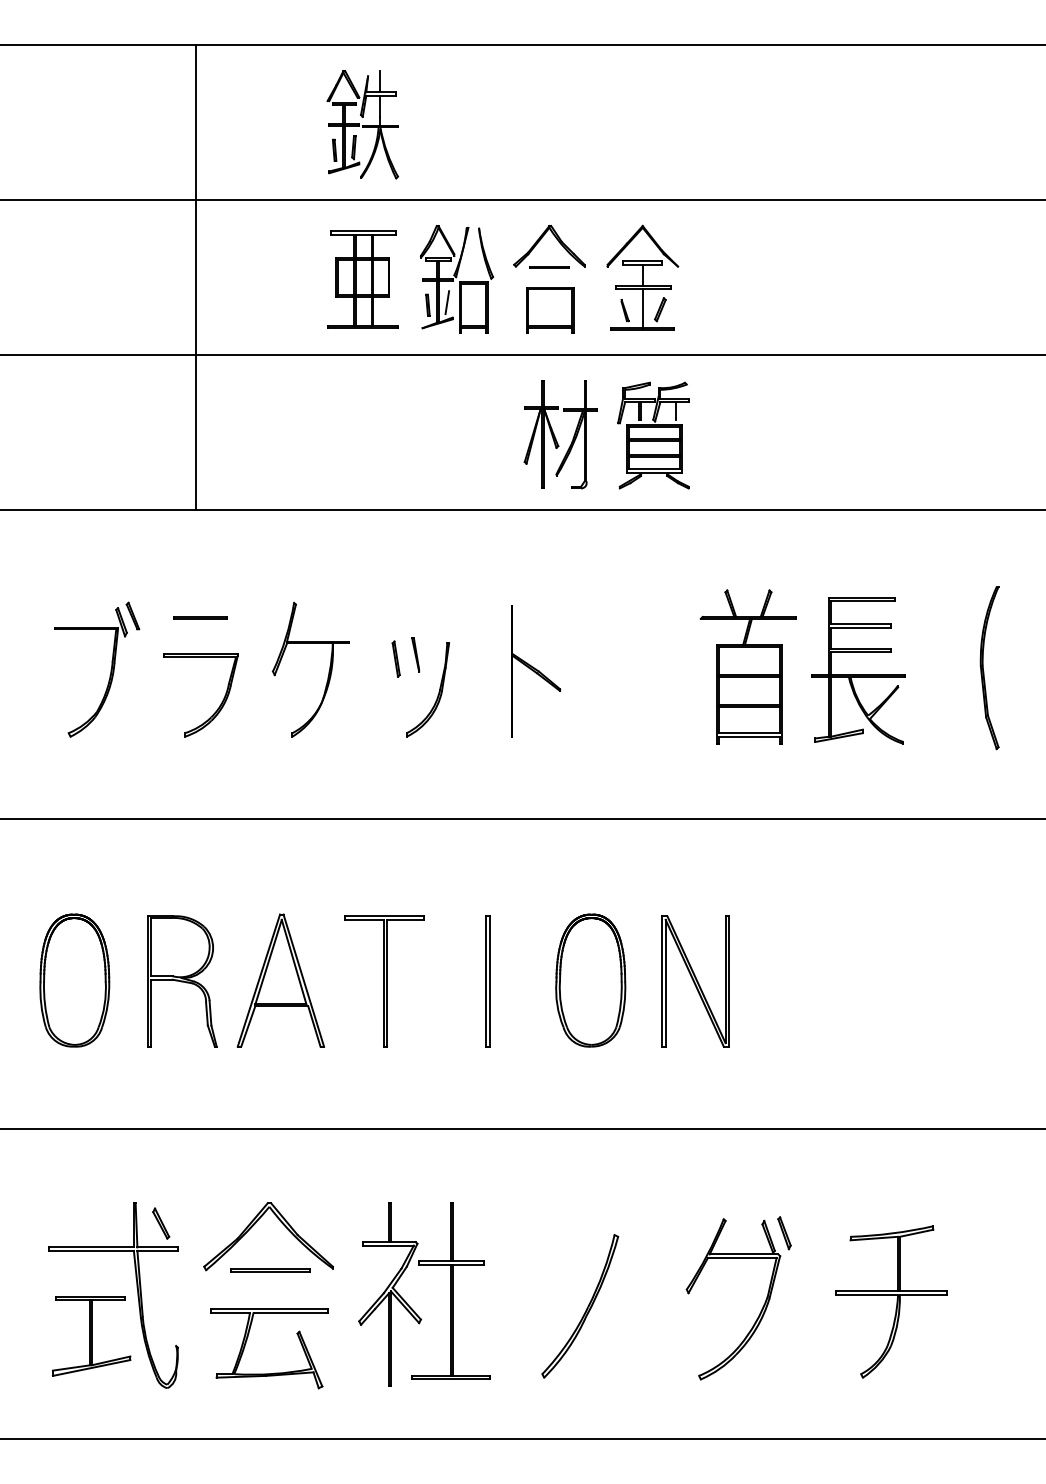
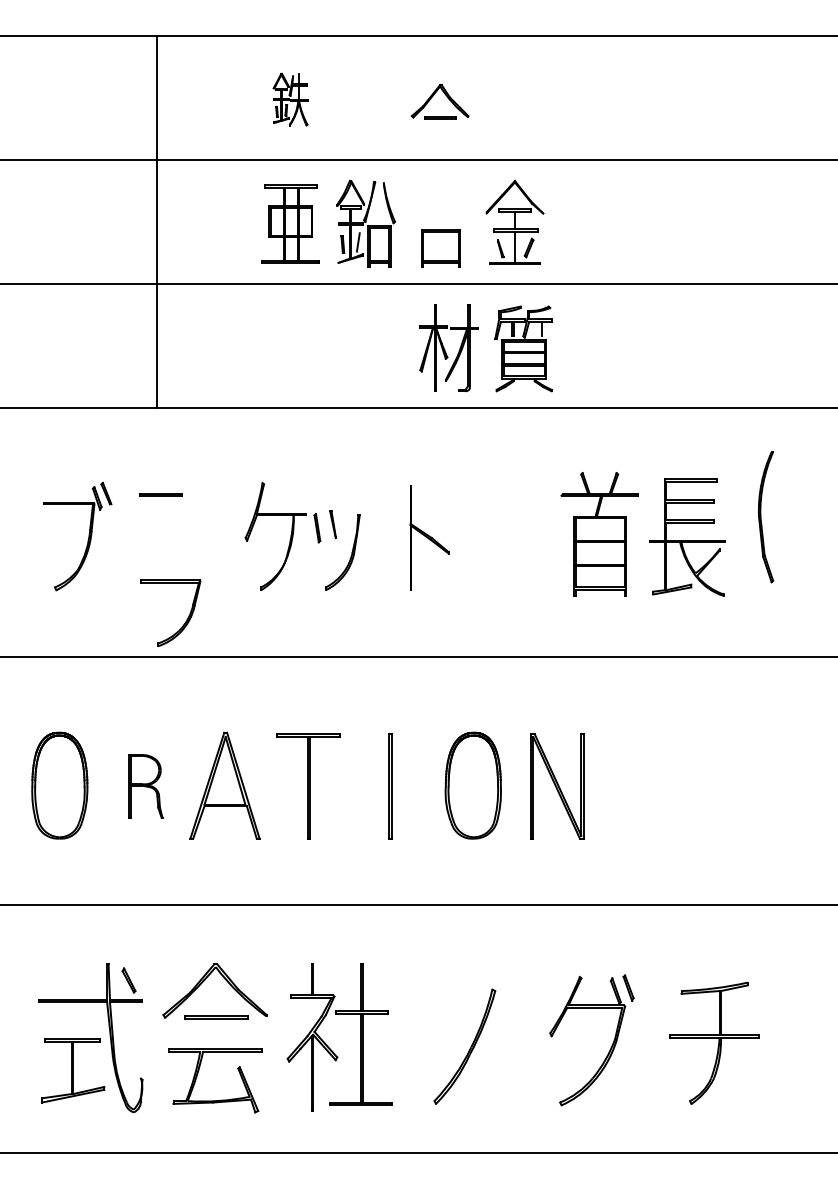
part: (362, 124) -> (290, 99), size x0.6
part: (542, 239) -> (434, 95), moved
part: (990, 668) -> (766, 517), moved
part: (327, 673) -> (289, 539), moved
part: (217, 707) -> (184, 622), moved
part: (181, 981) -> (145, 786), size x0.6

